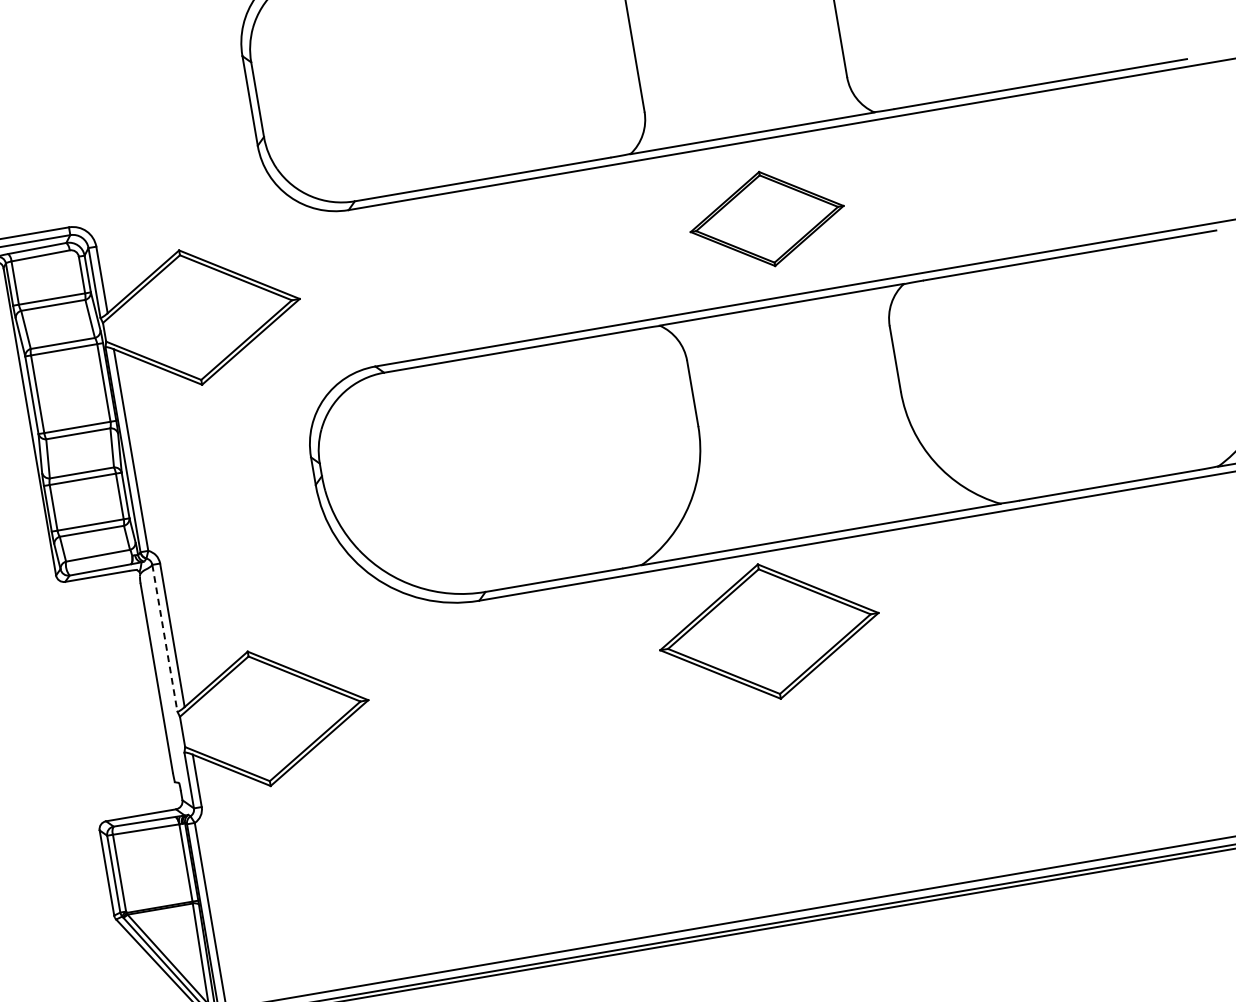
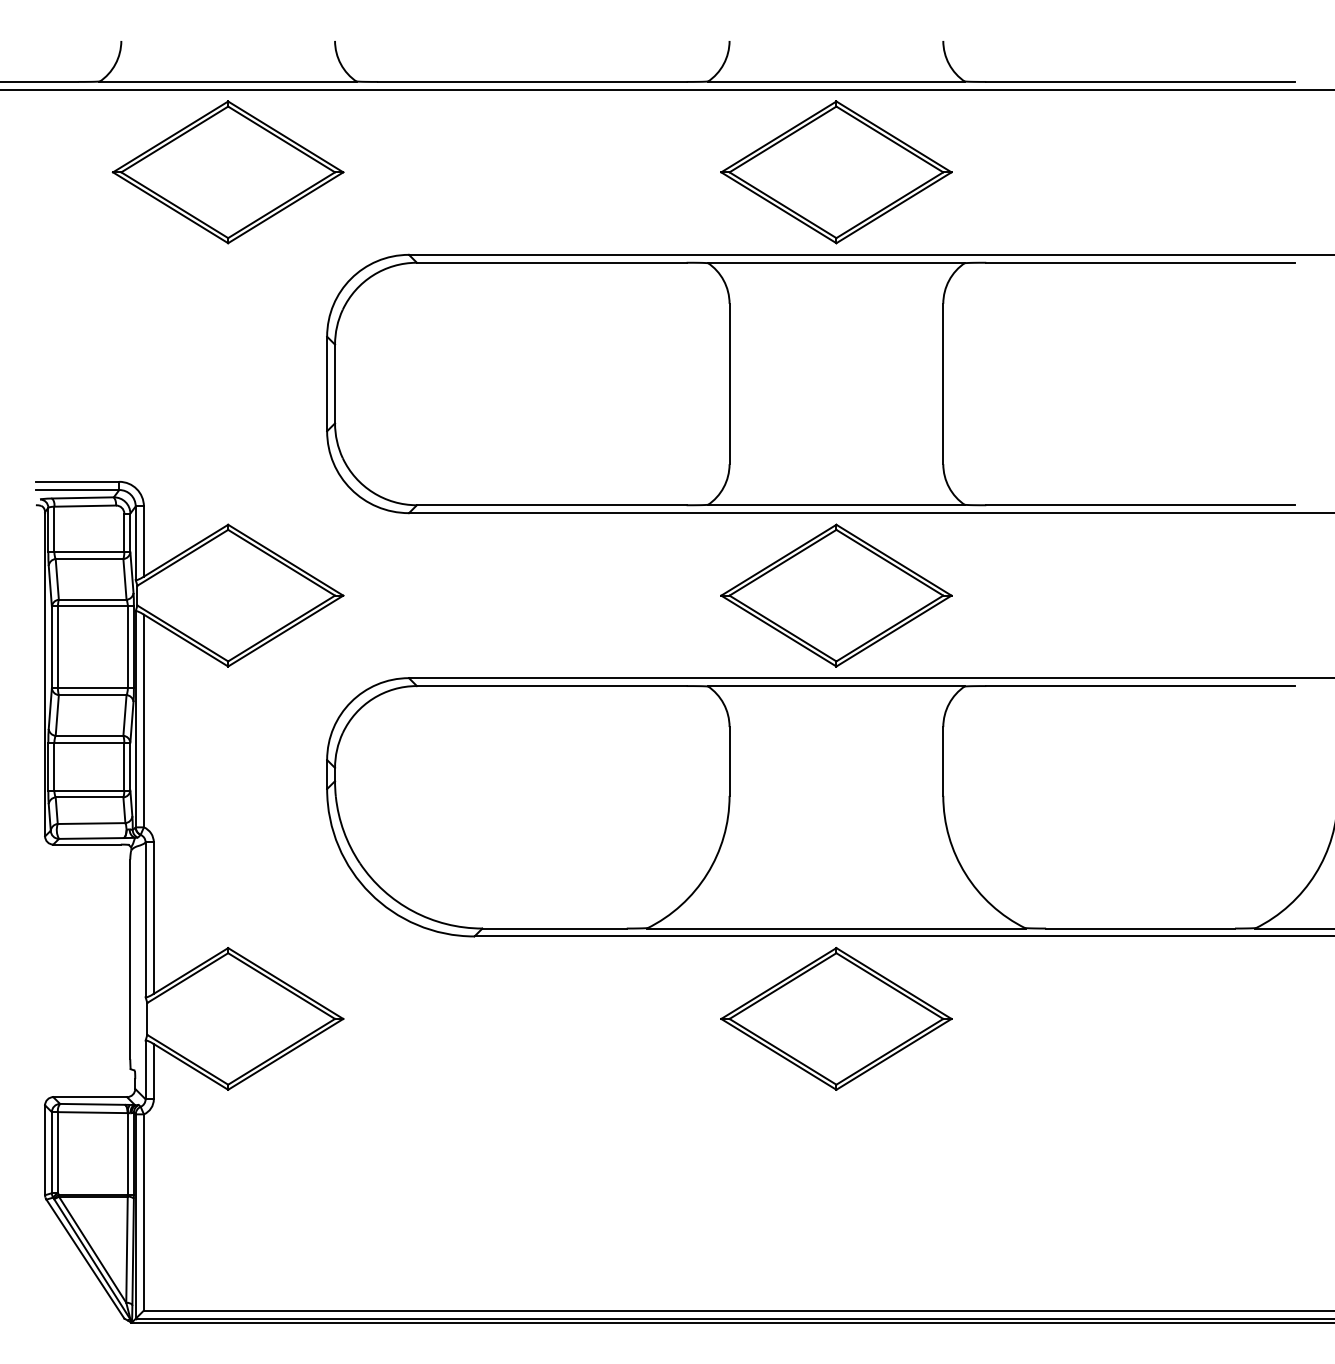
part: (767, 218) -> (836, 595), size x1.43
part: (769, 631) -> (836, 1018), moved
line: (164, 638) -> (145, 920), dashed -> solid

